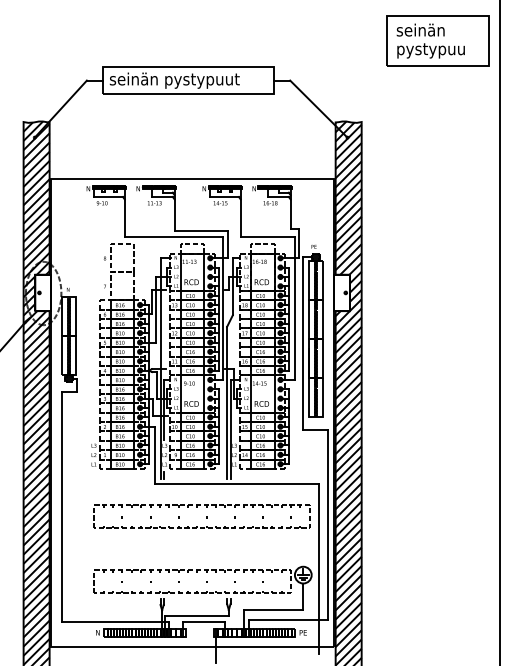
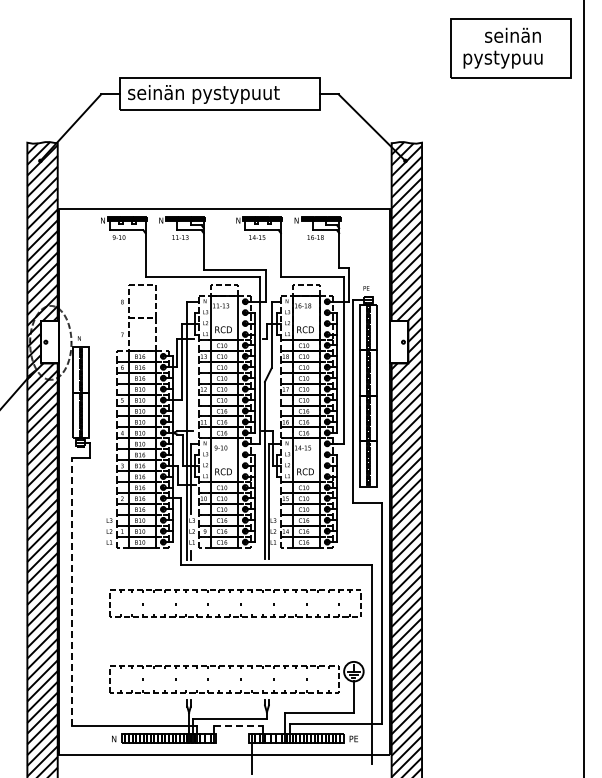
text: (420, 29) -> (512, 34), moved
line: (62, 506) -> (72, 591), solid -> dashed
line: (204, 621) -> (238, 725), solid -> dashed

